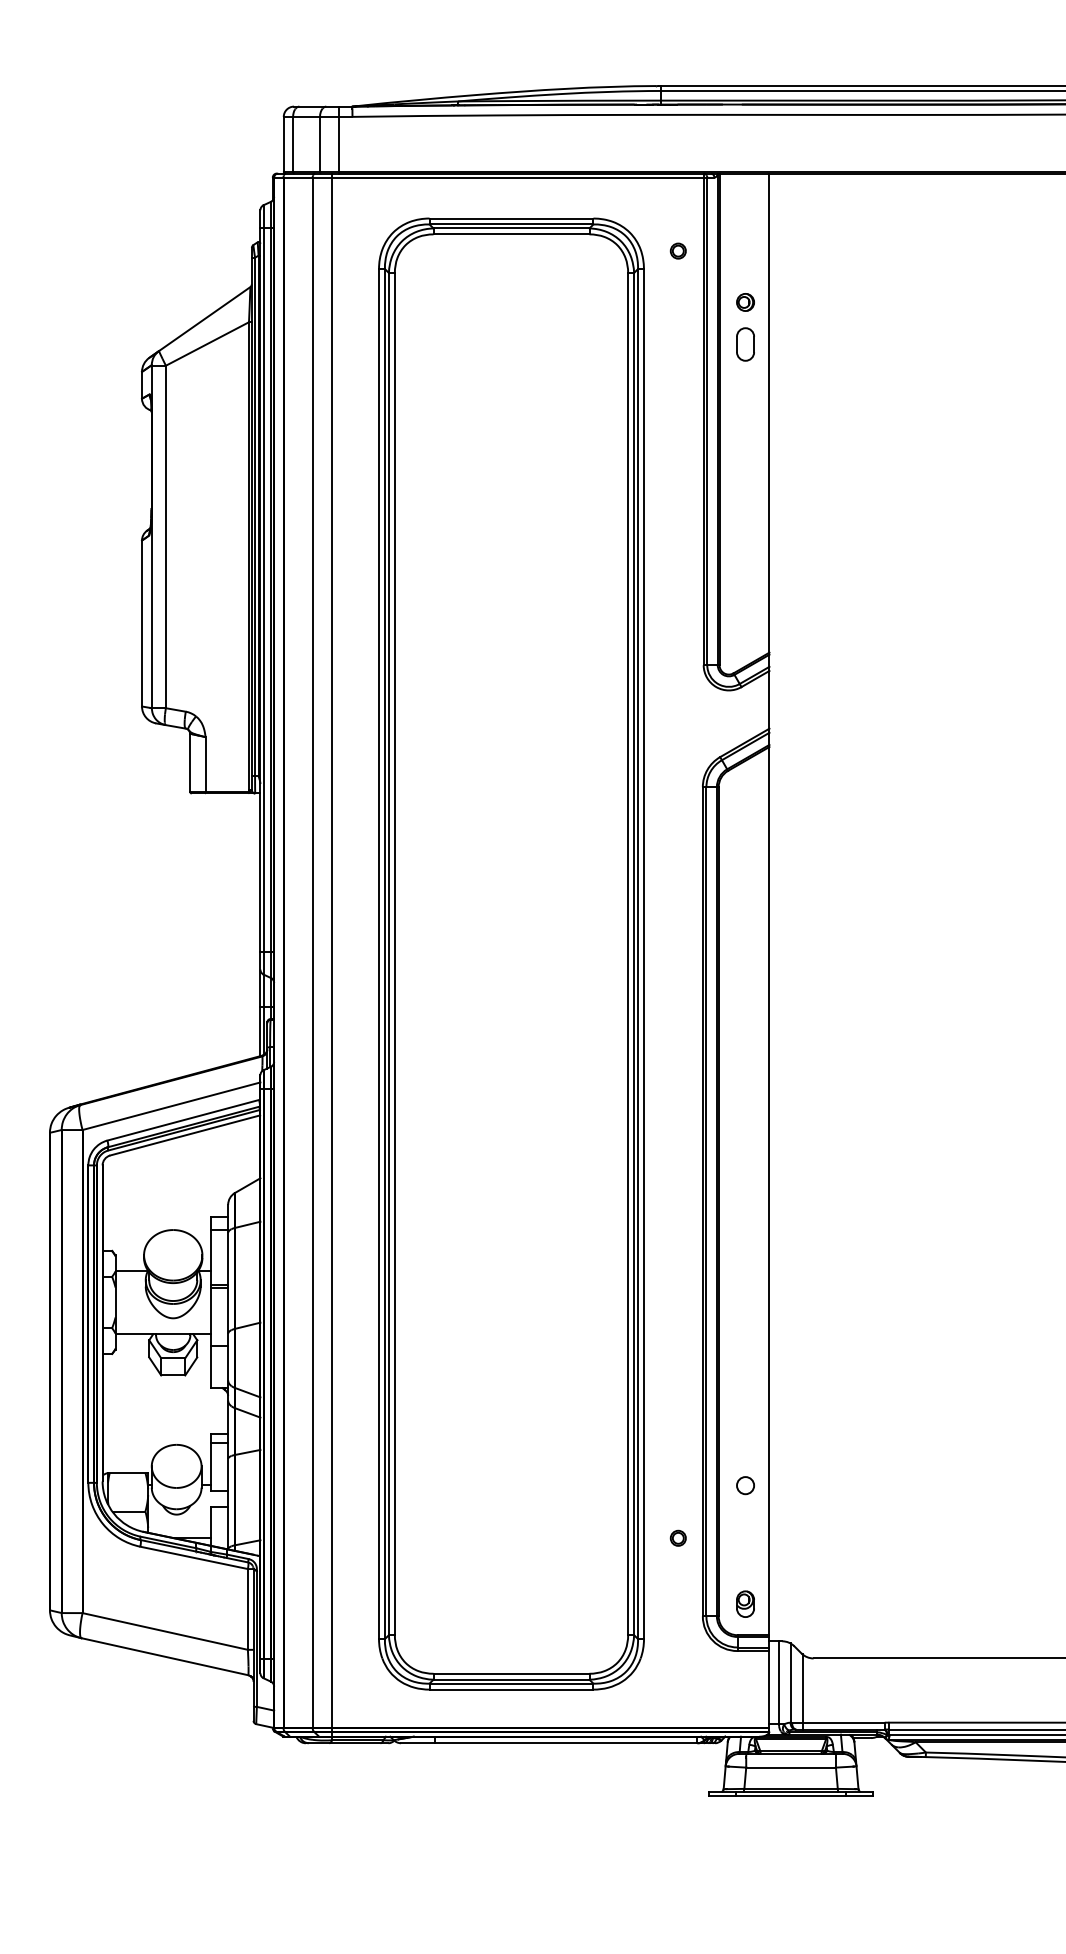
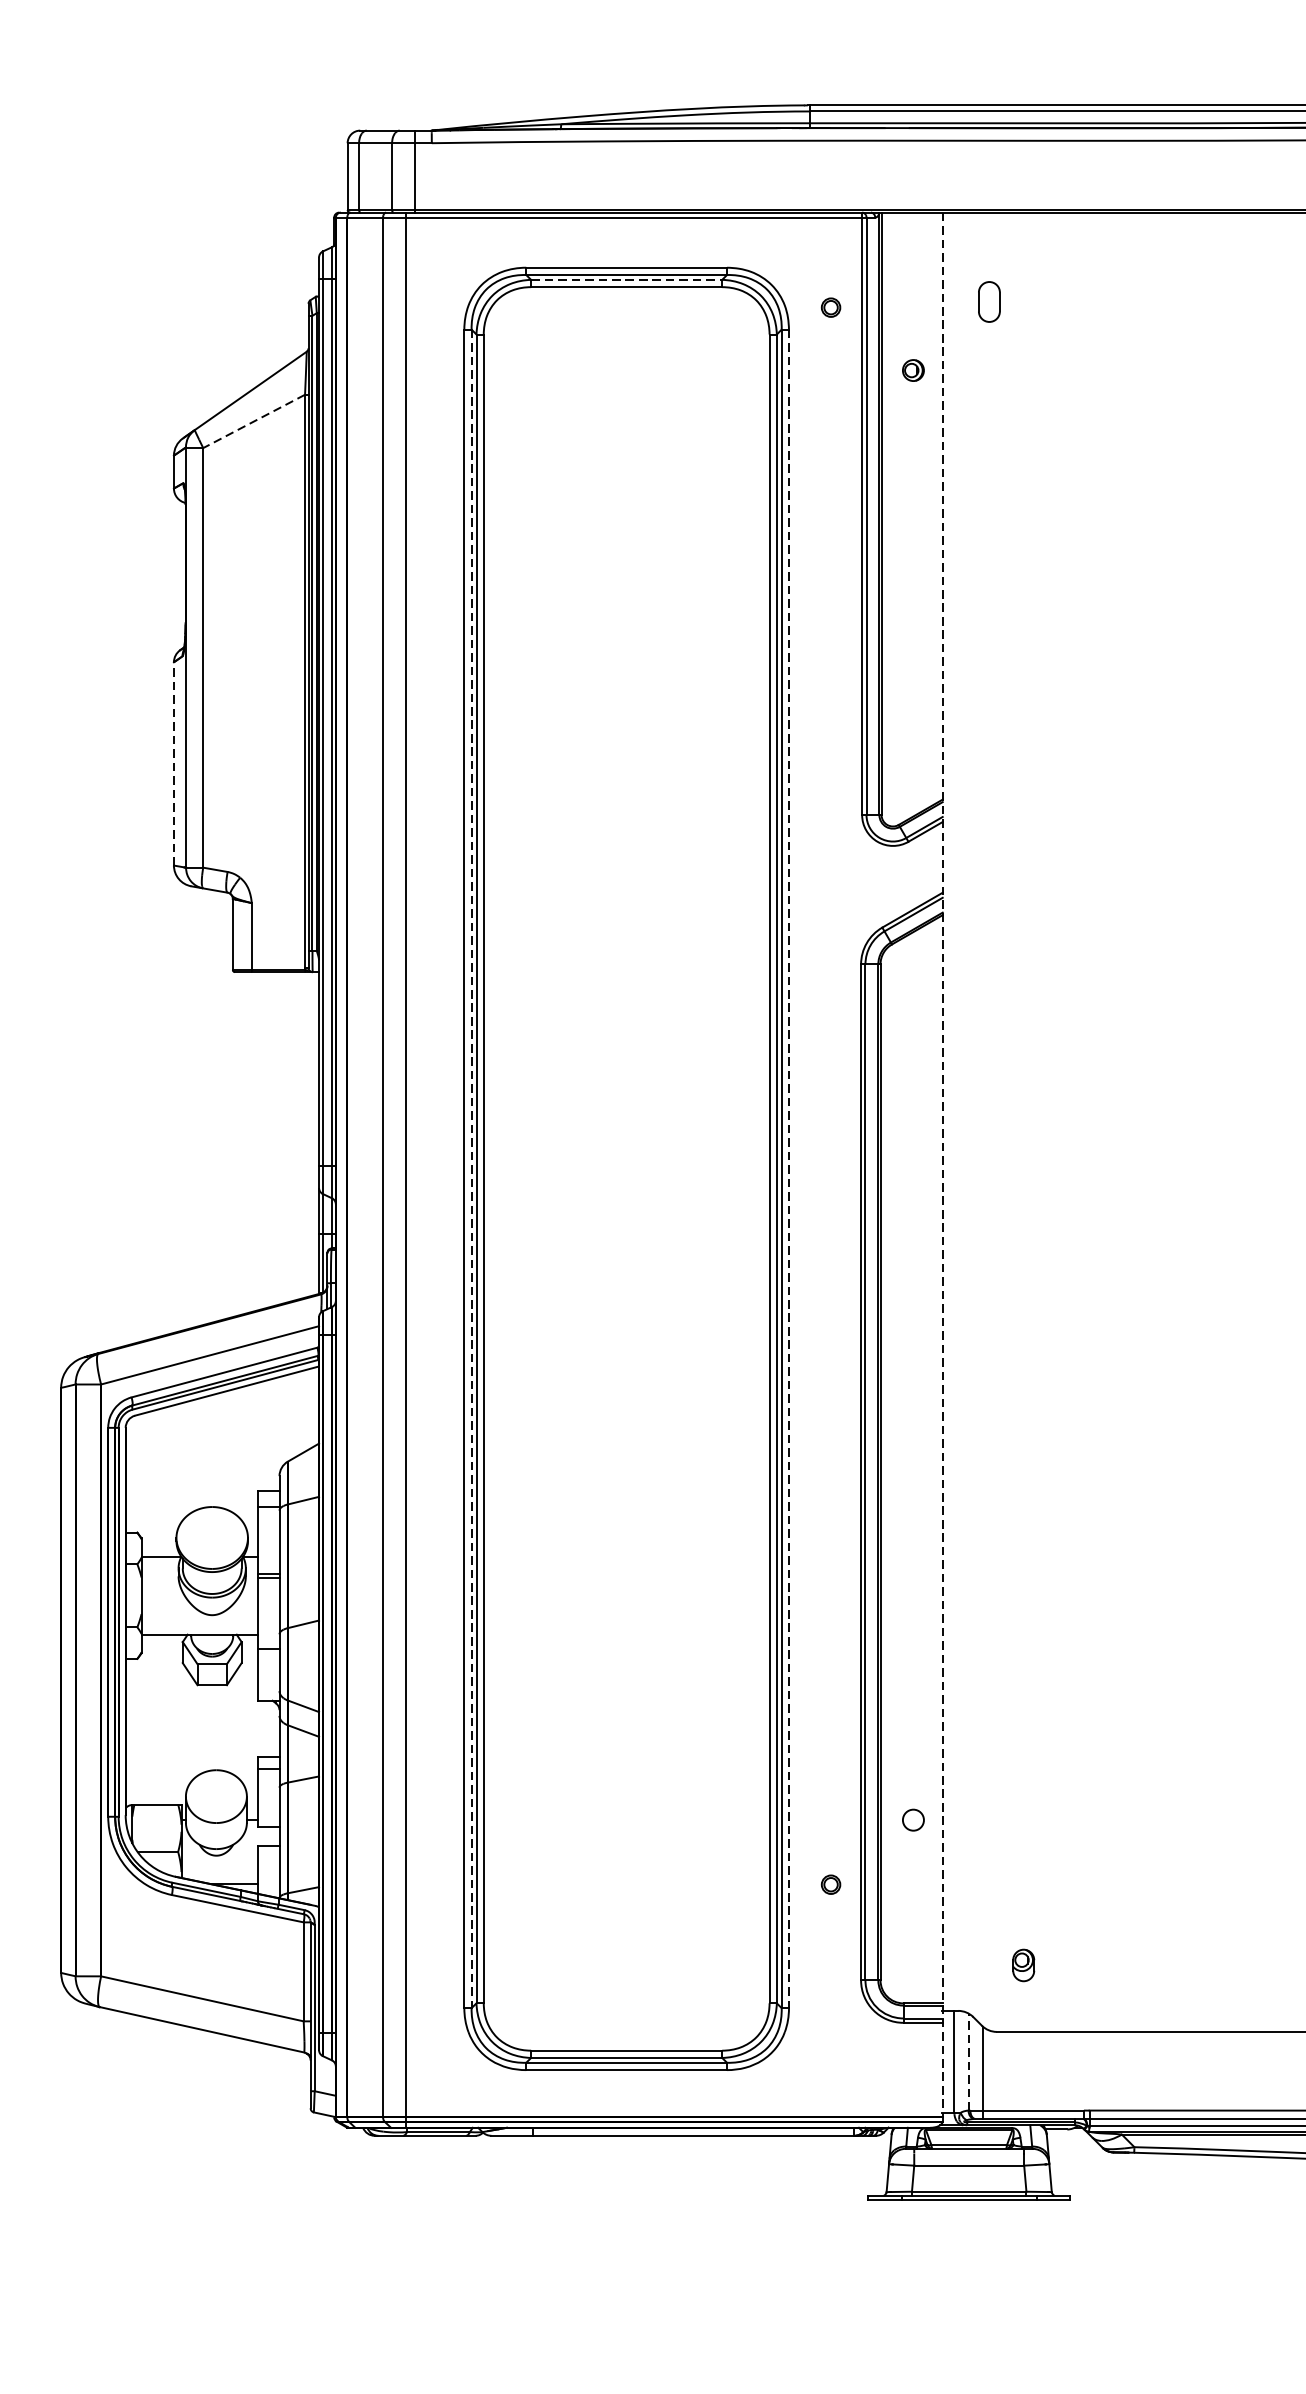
line: (511, 228) -> (626, 279), solid -> dashed
line: (207, 343) -> (254, 420), solid -> dashed
part: (745, 344) -> (989, 301), moved
line: (142, 623) -> (174, 763), solid -> dashed
line: (769, 952) -> (942, 1166), solid -> dashed
line: (384, 954) -> (471, 1169), solid -> dashed
line: (644, 954) -> (789, 1169), solid -> dashed
part: (745, 1603) -> (1023, 1964), moved
line: (790, 1683) -> (968, 2062), solid -> dashed

